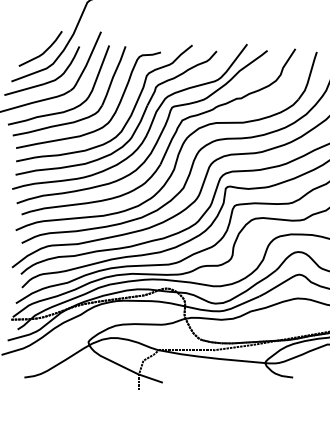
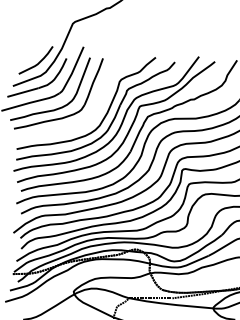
curve: (111, 116) -> (91, 113), removed

